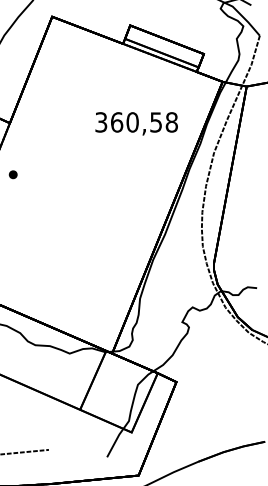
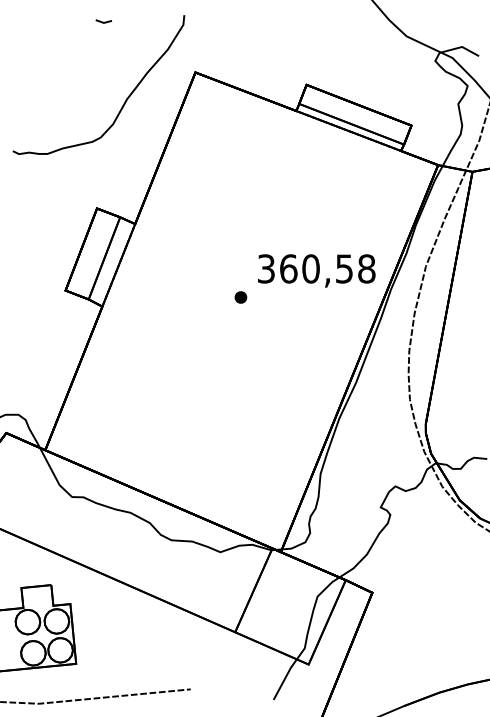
text: (136, 123) -> (316, 270), moved
part: (12, 174) -> (240, 297), moved

